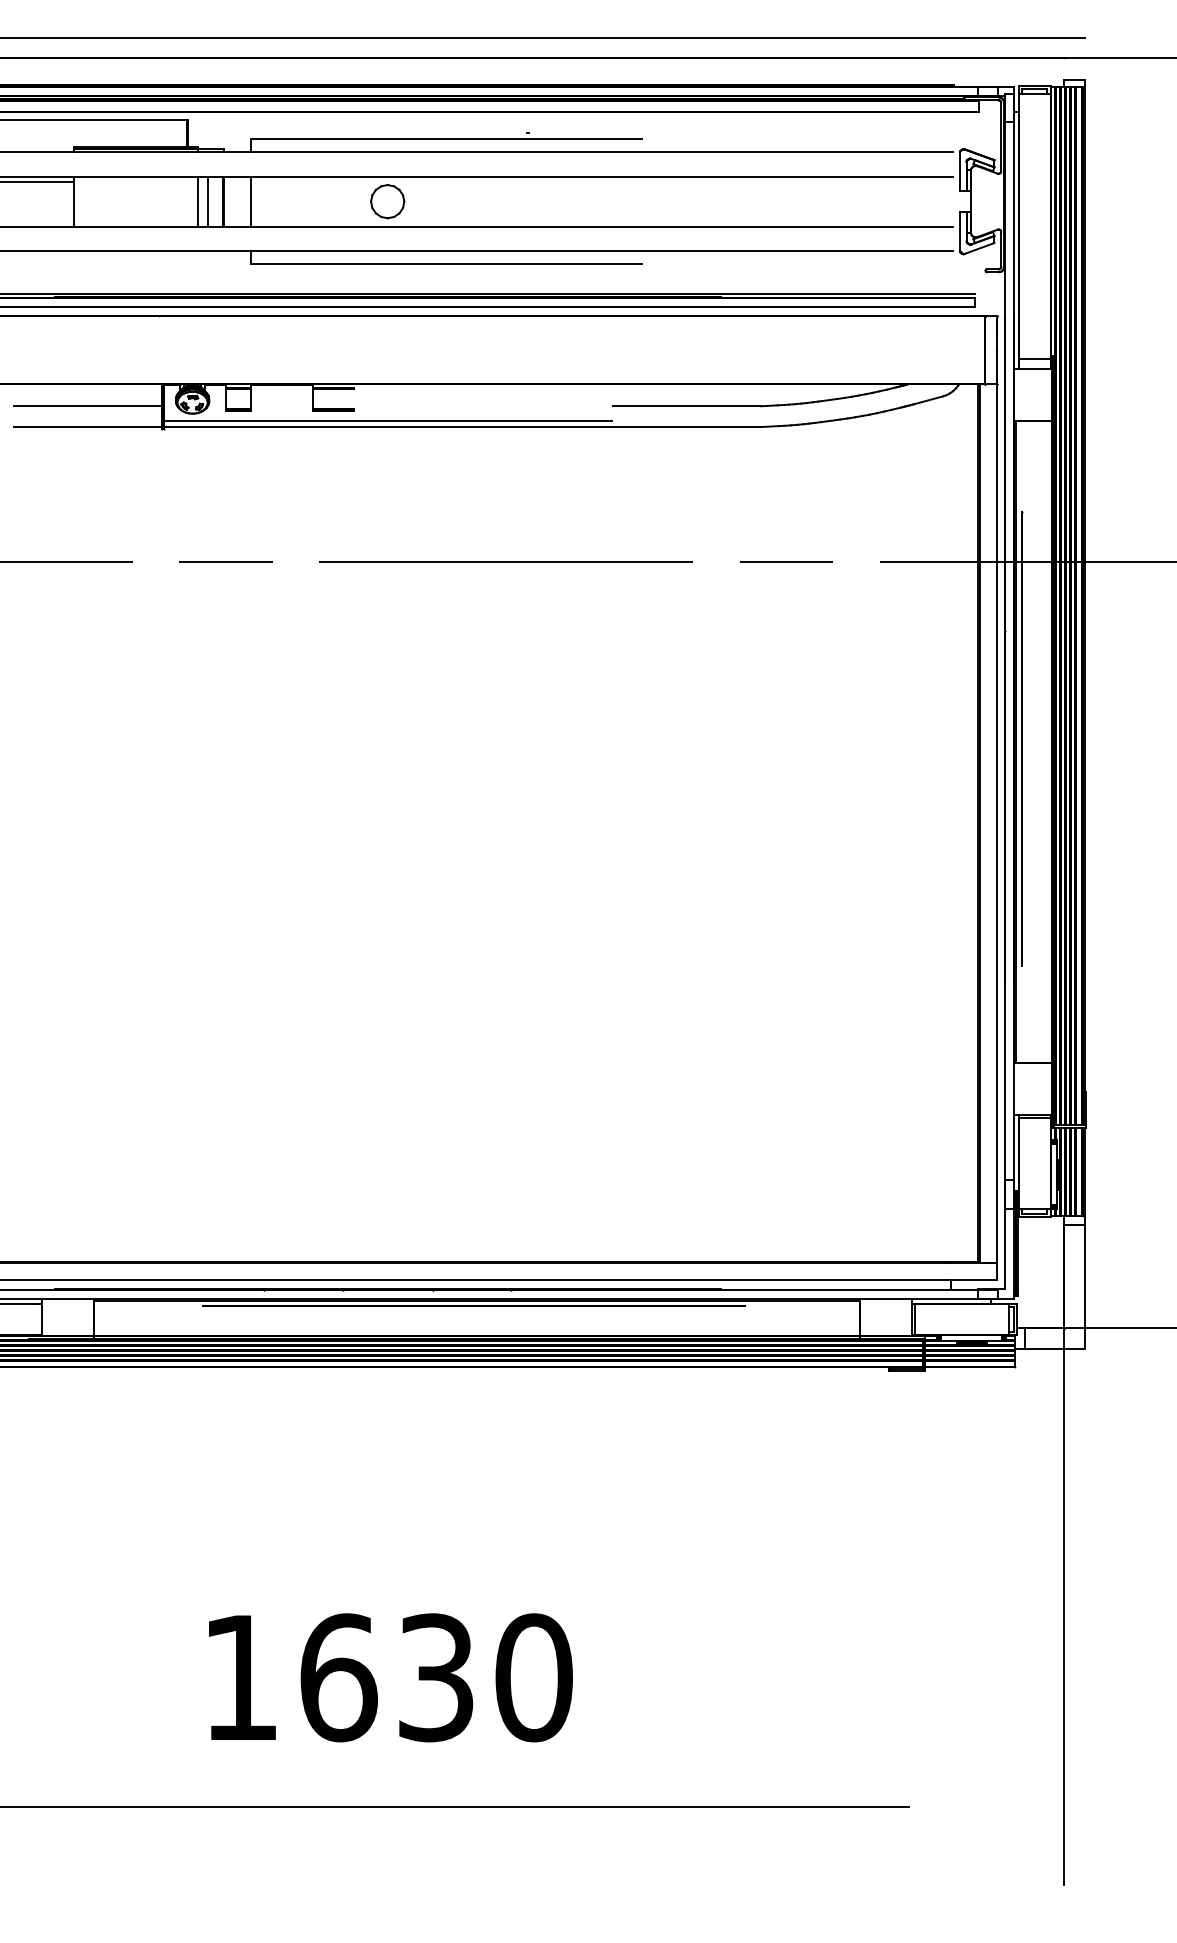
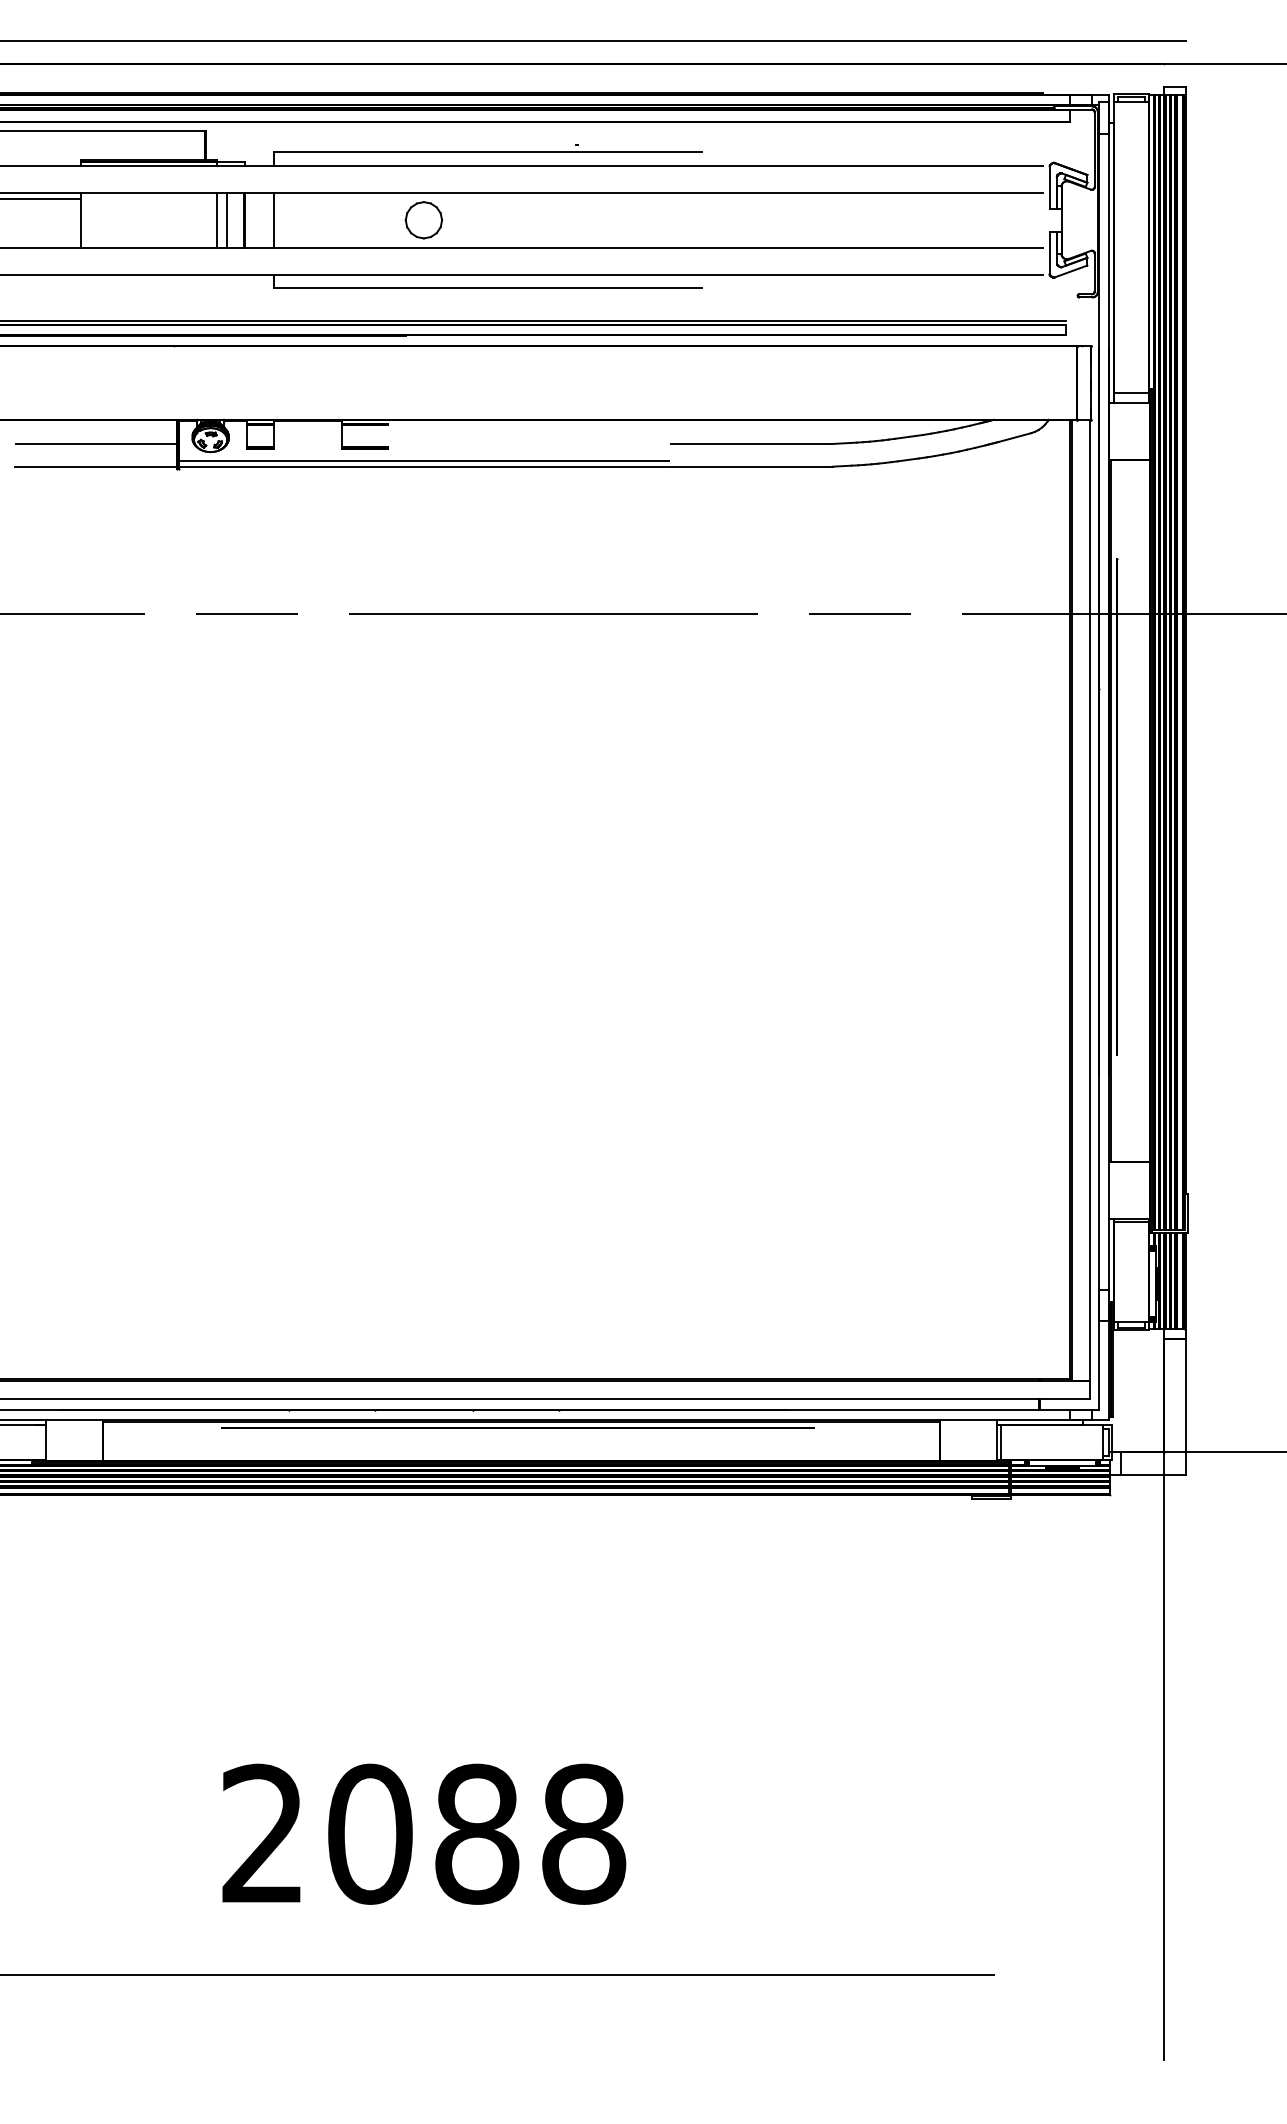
text: (388, 1677) -> (424, 1833), 1630 -> 2088

